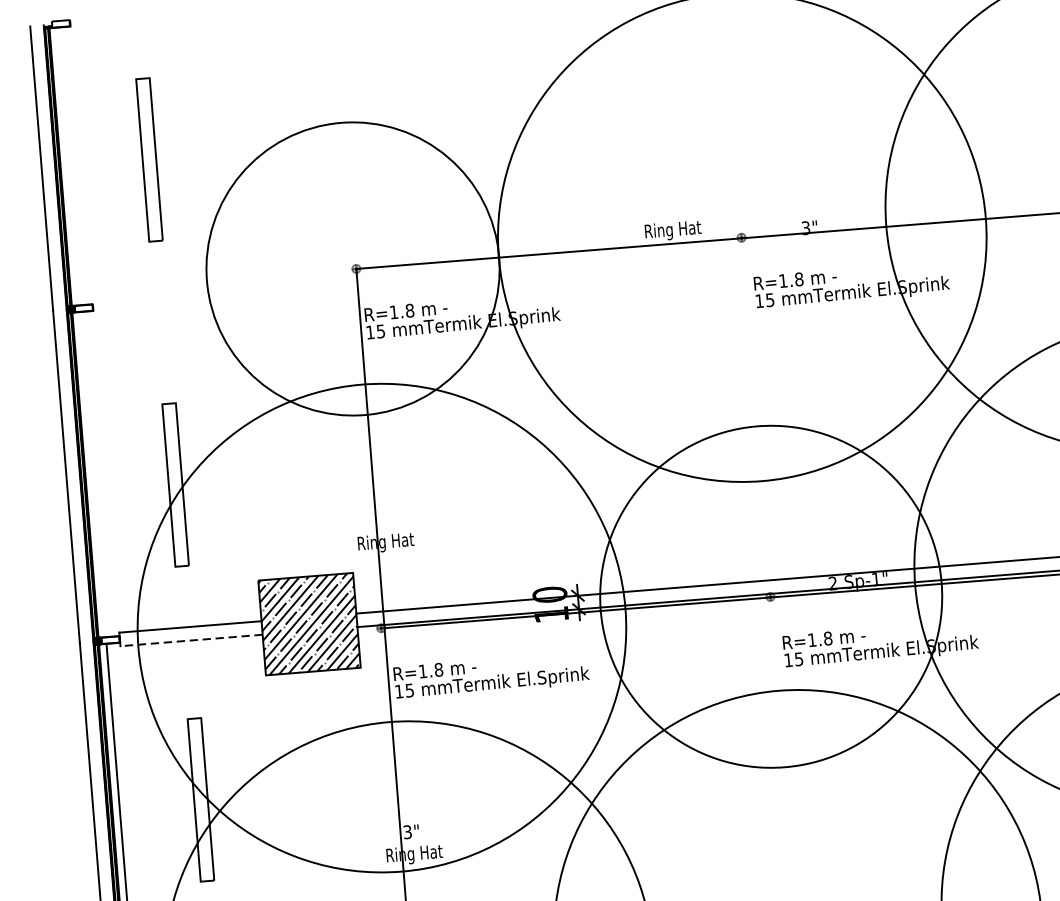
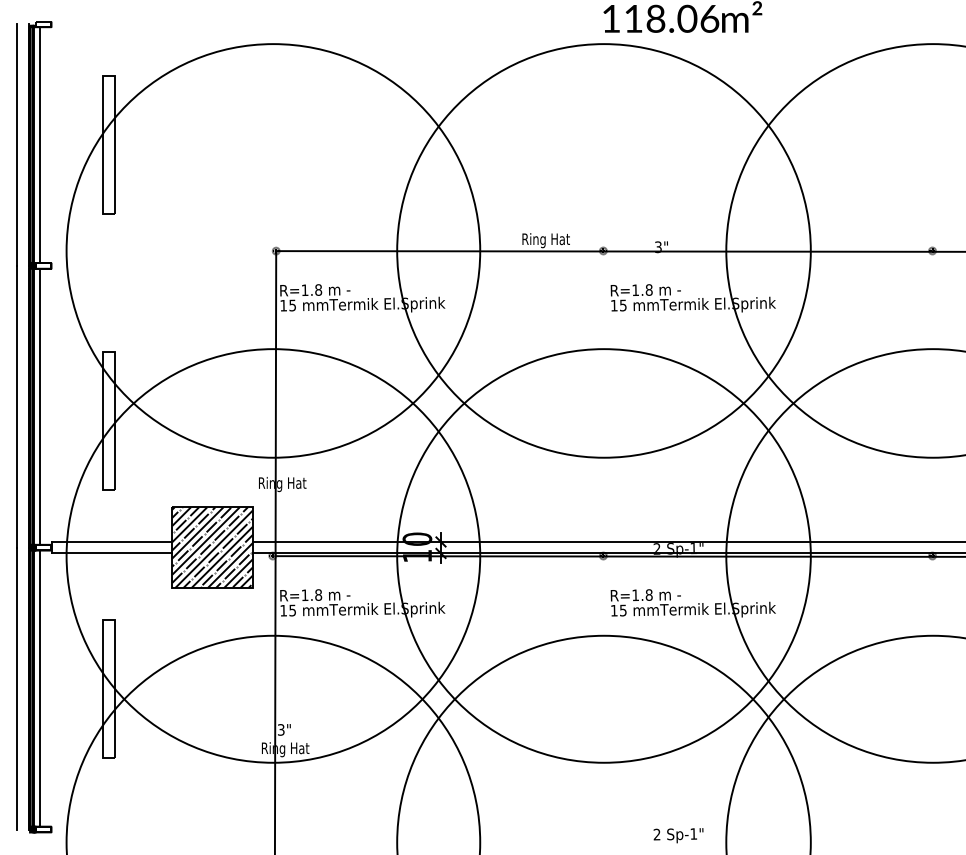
line: (67, 167) -> (39, 145), added
circle: (353, 268) -> (273, 250), size x1.67
line: (92, 474) -> (39, 406), added
circle: (770, 596) -> (603, 555), size x1.43
line: (191, 640) -> (111, 553), dashed -> solid

